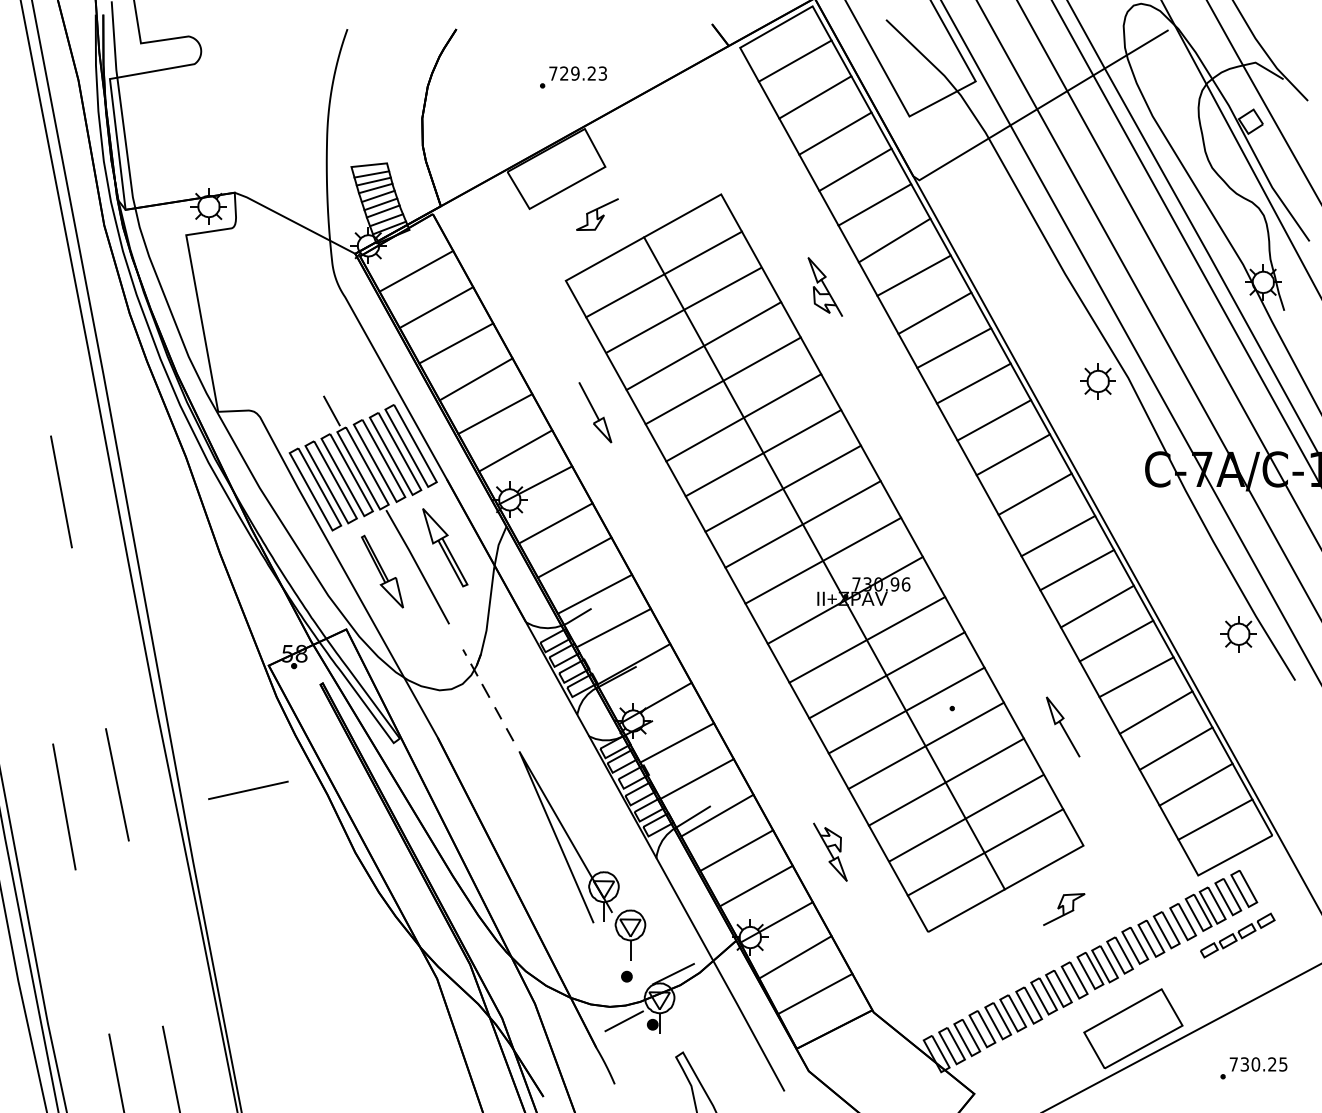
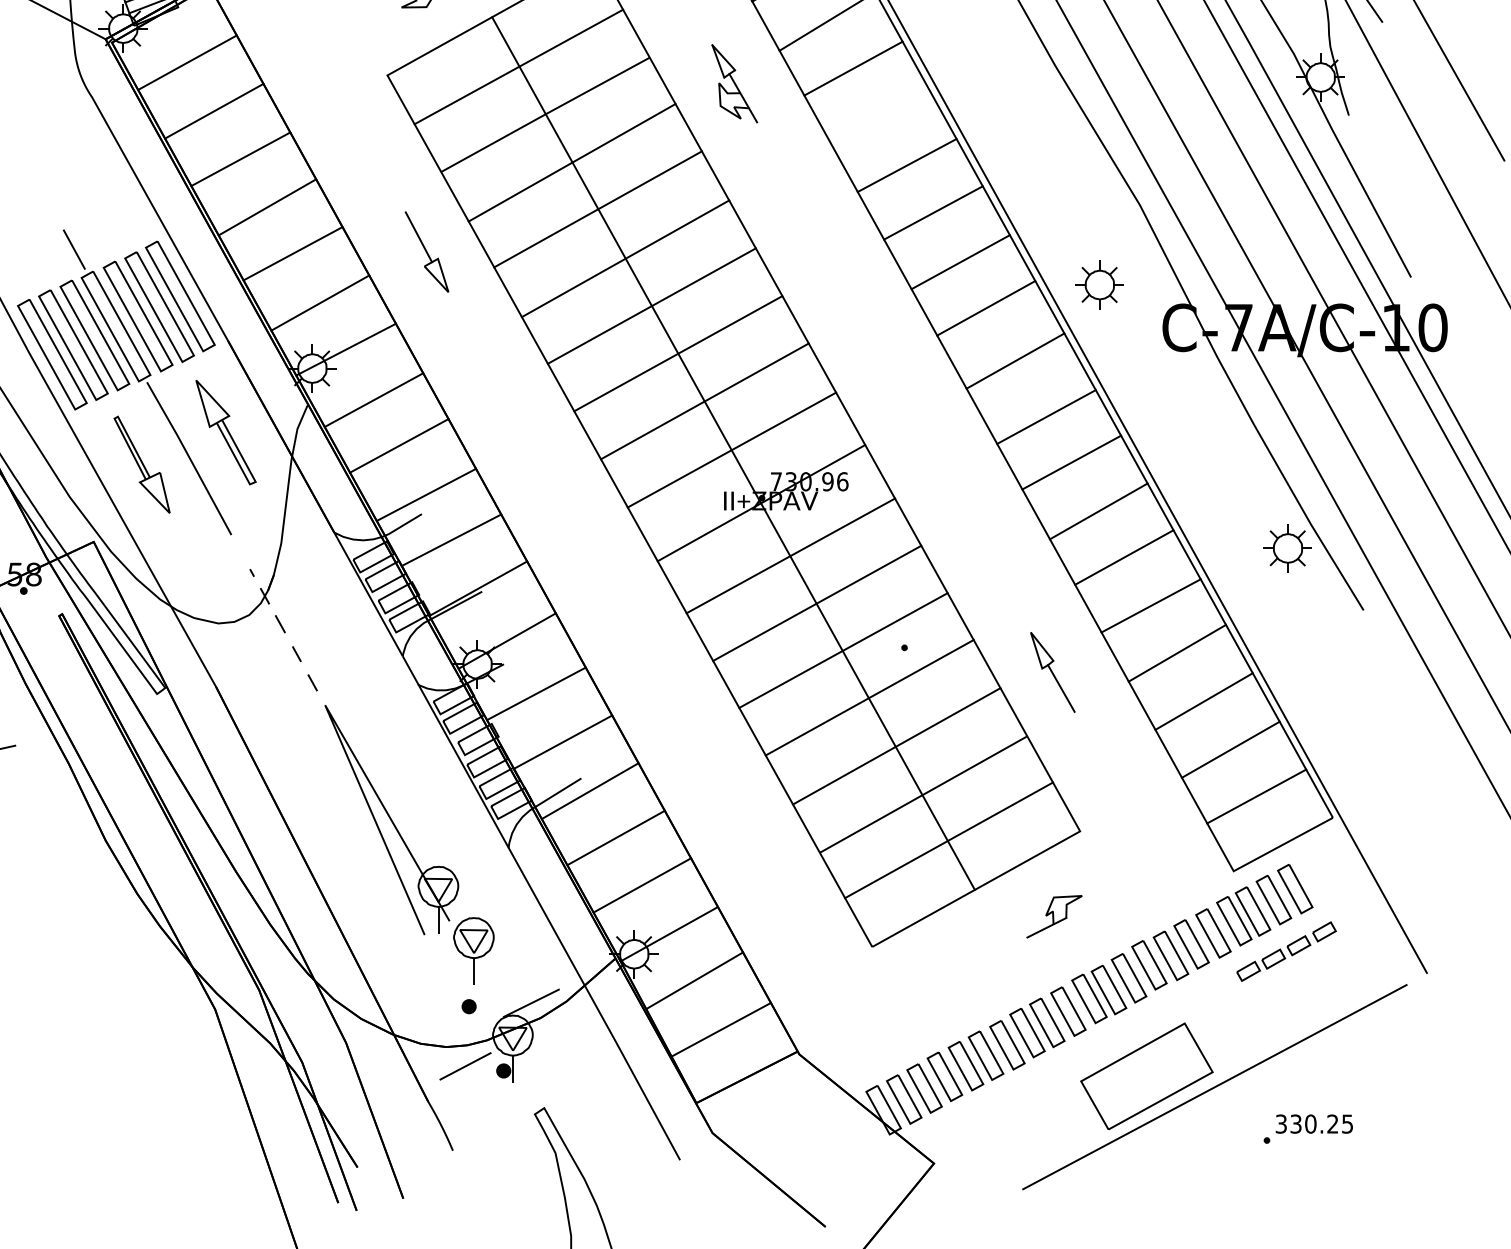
line: (934, 312) -> (880, 117), removed
part: (1097, 381) -> (1098, 285), moved
part: (830, 851) -> (741, 839), removed
text: (1233, 1064) -> (1280, 1124), 730.25 -> 330.25

